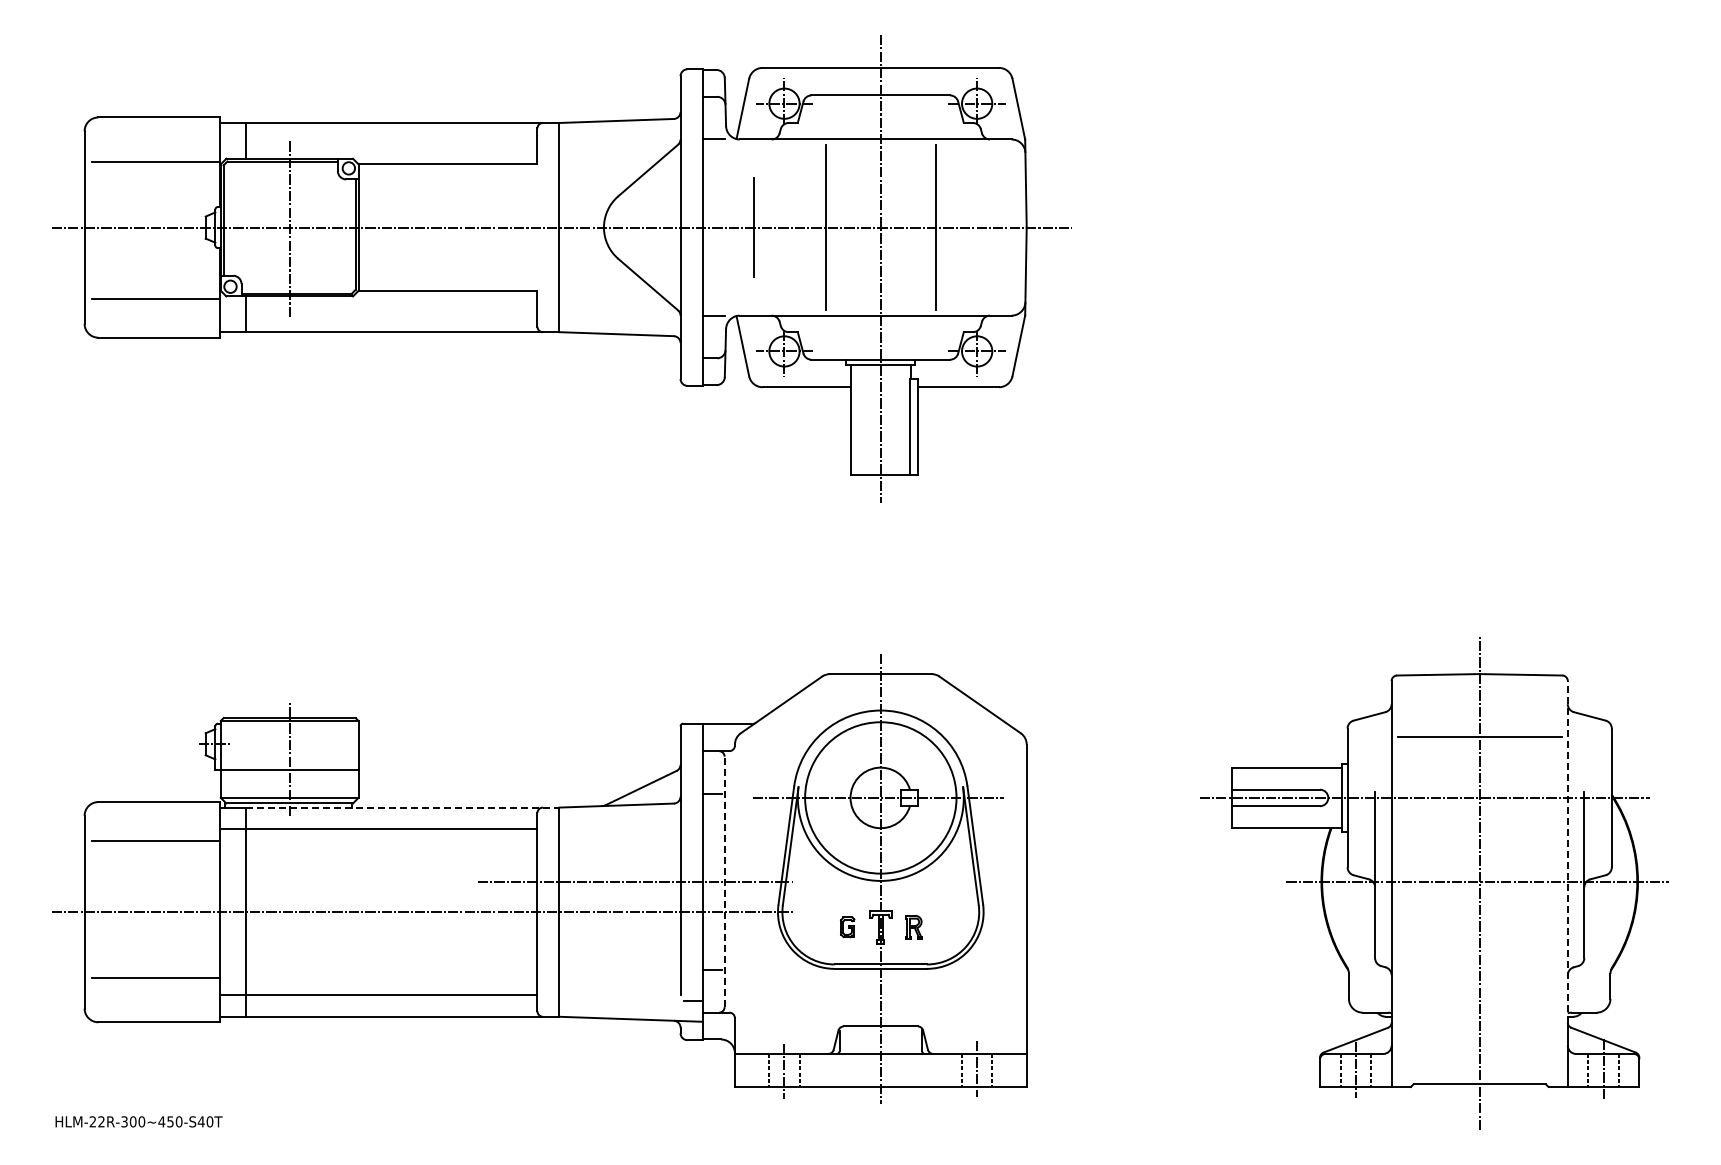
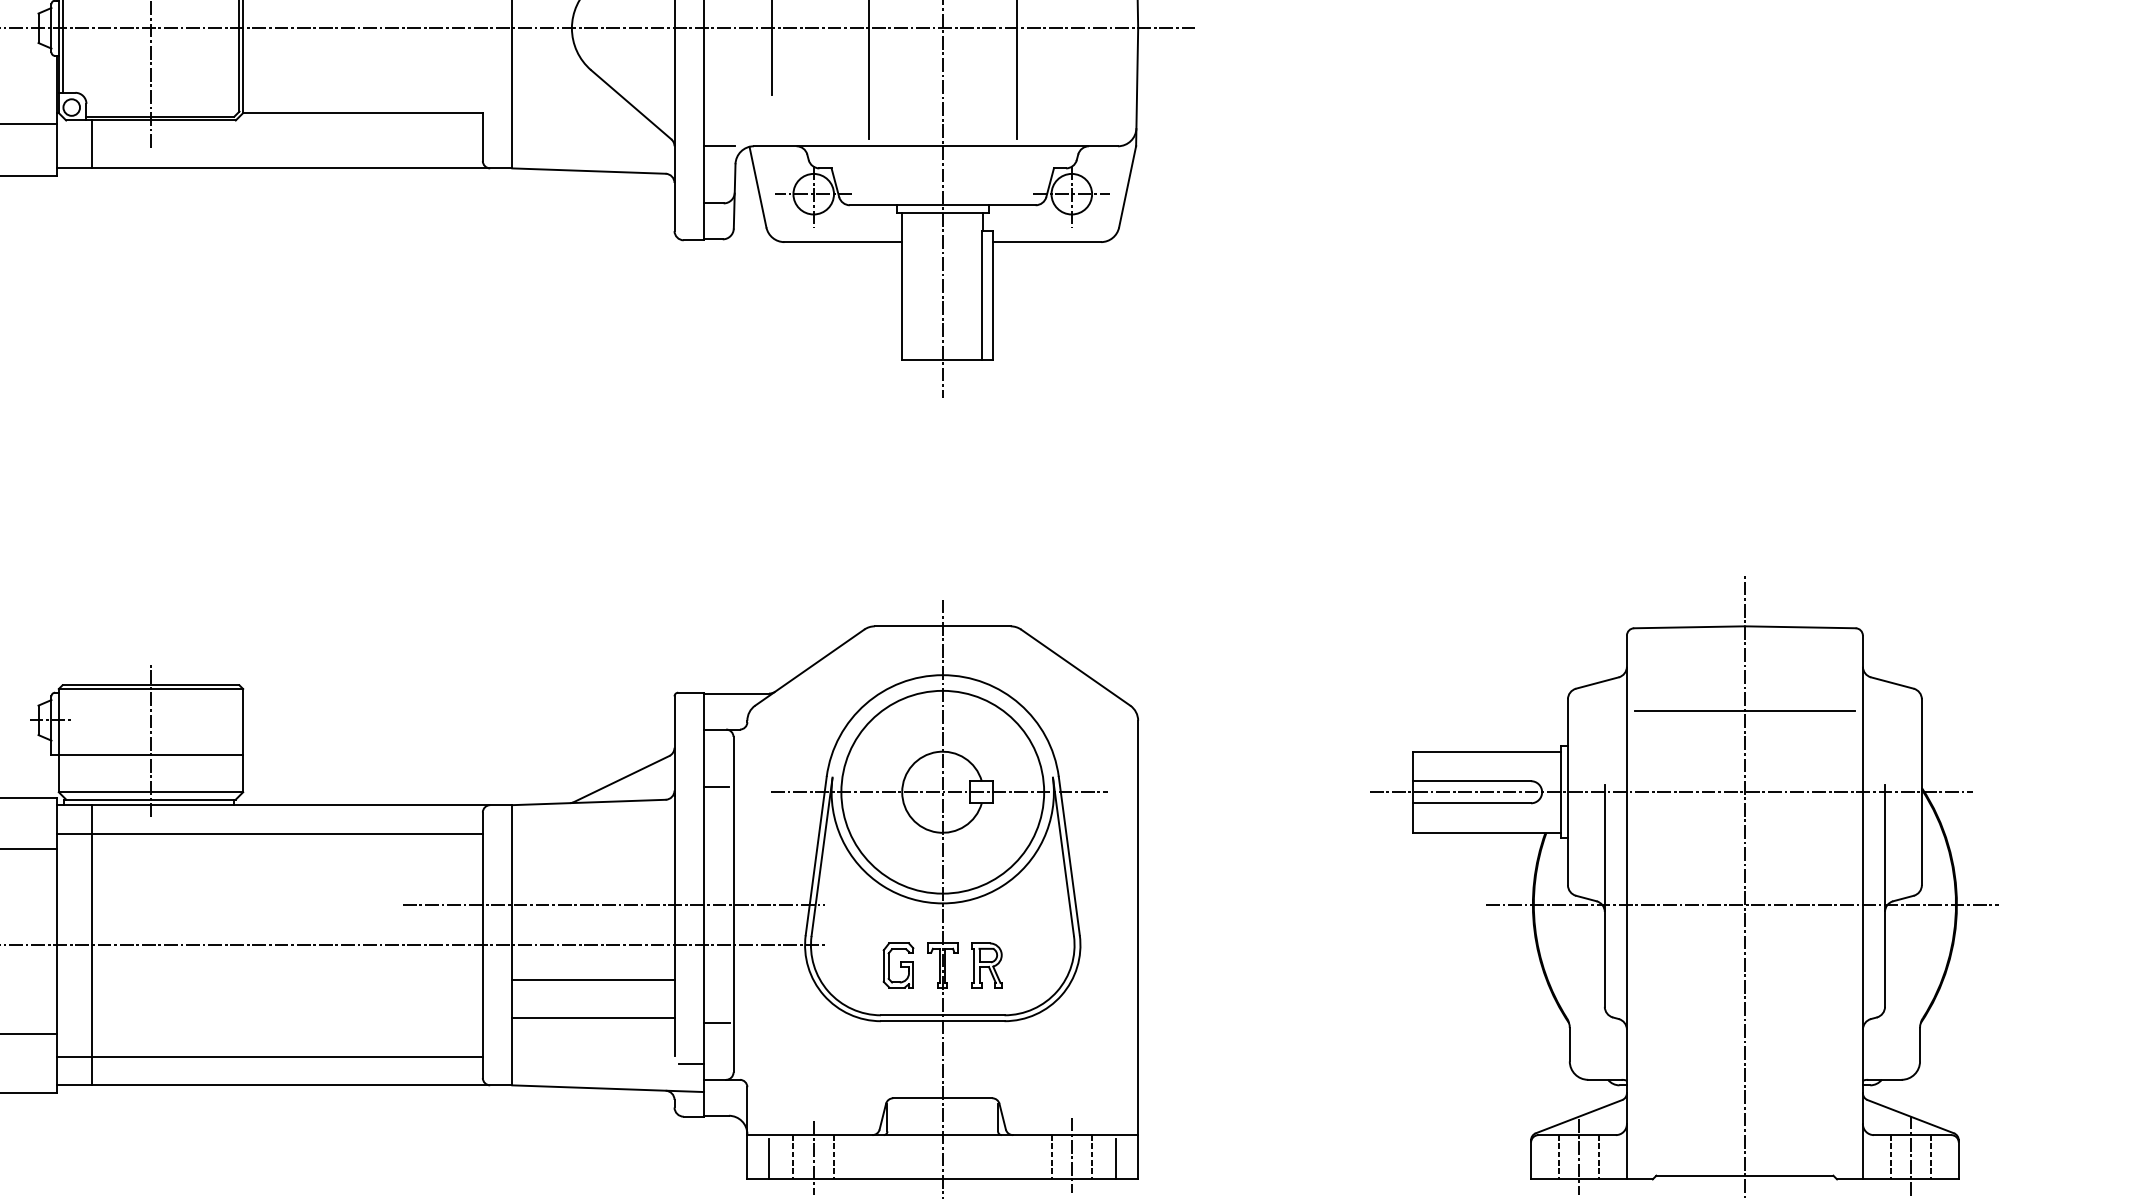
line: (402, 807) -> (302, 805), dashed -> solid
line: (1567, 851) -> (1862, 863), dashed -> solid
line: (724, 881) -> (733, 904), dashed -> solid
part: (847, 926) -> (898, 964), size x1.67
part: (913, 927) -> (986, 965), size x1.43
line: (619, 938) -> (592, 980), added
line: (619, 966) -> (592, 1018), added
line: (751, 1071) -> (769, 1158), added
line: (1010, 1071) -> (1116, 1158), added

